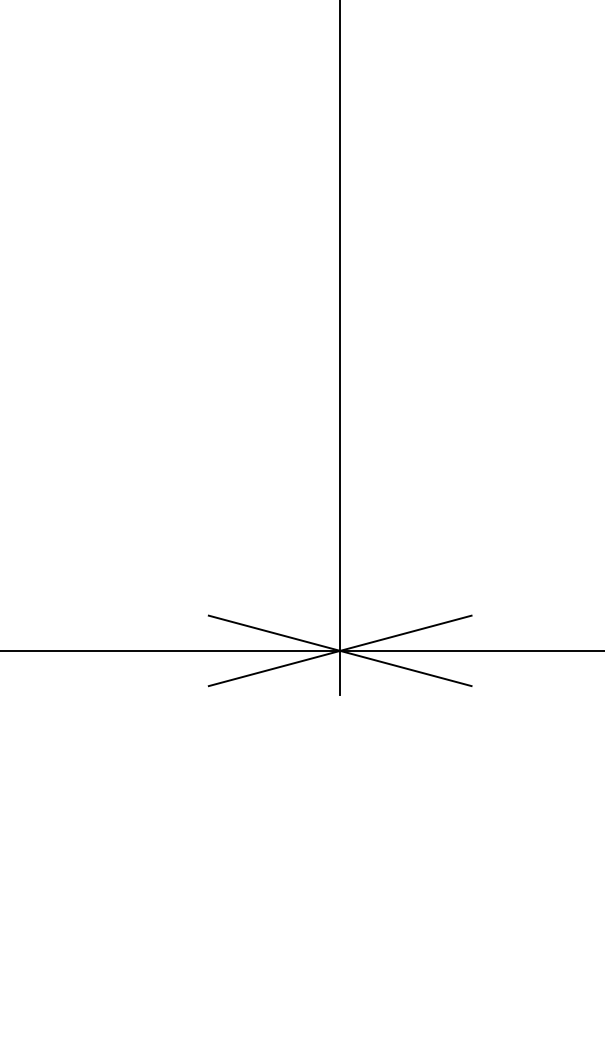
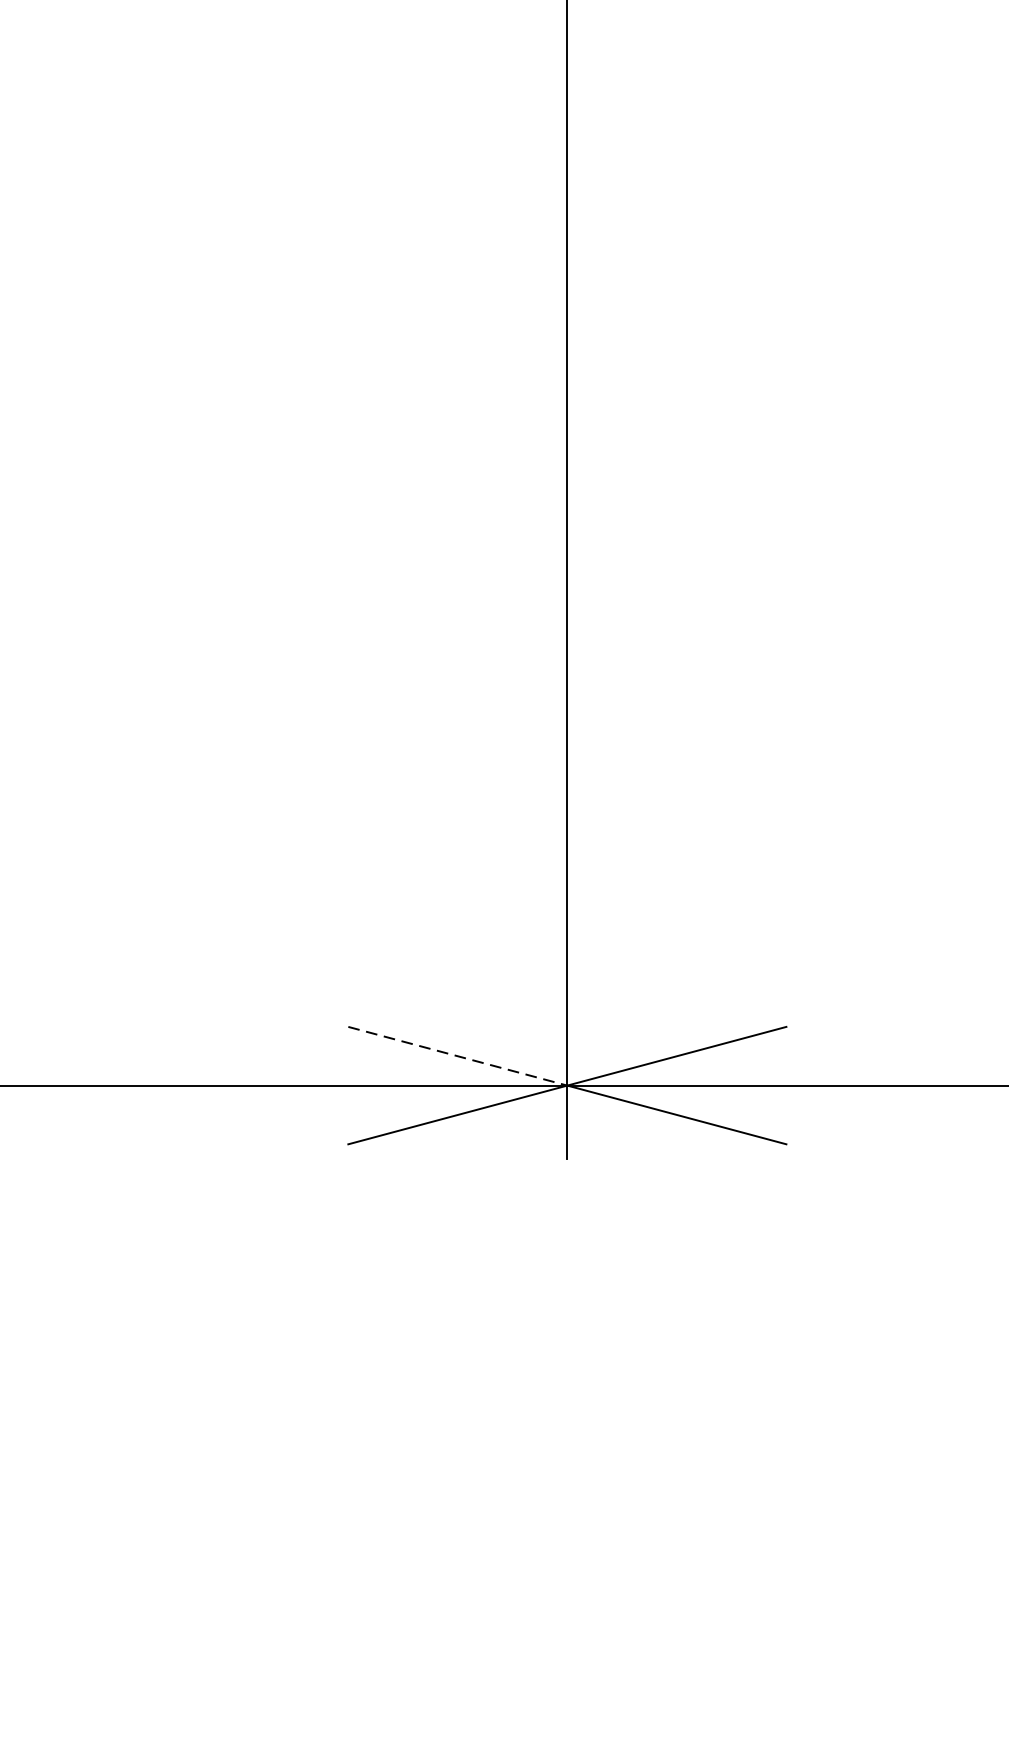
line: (274, 633) -> (457, 1056), solid -> dashed

